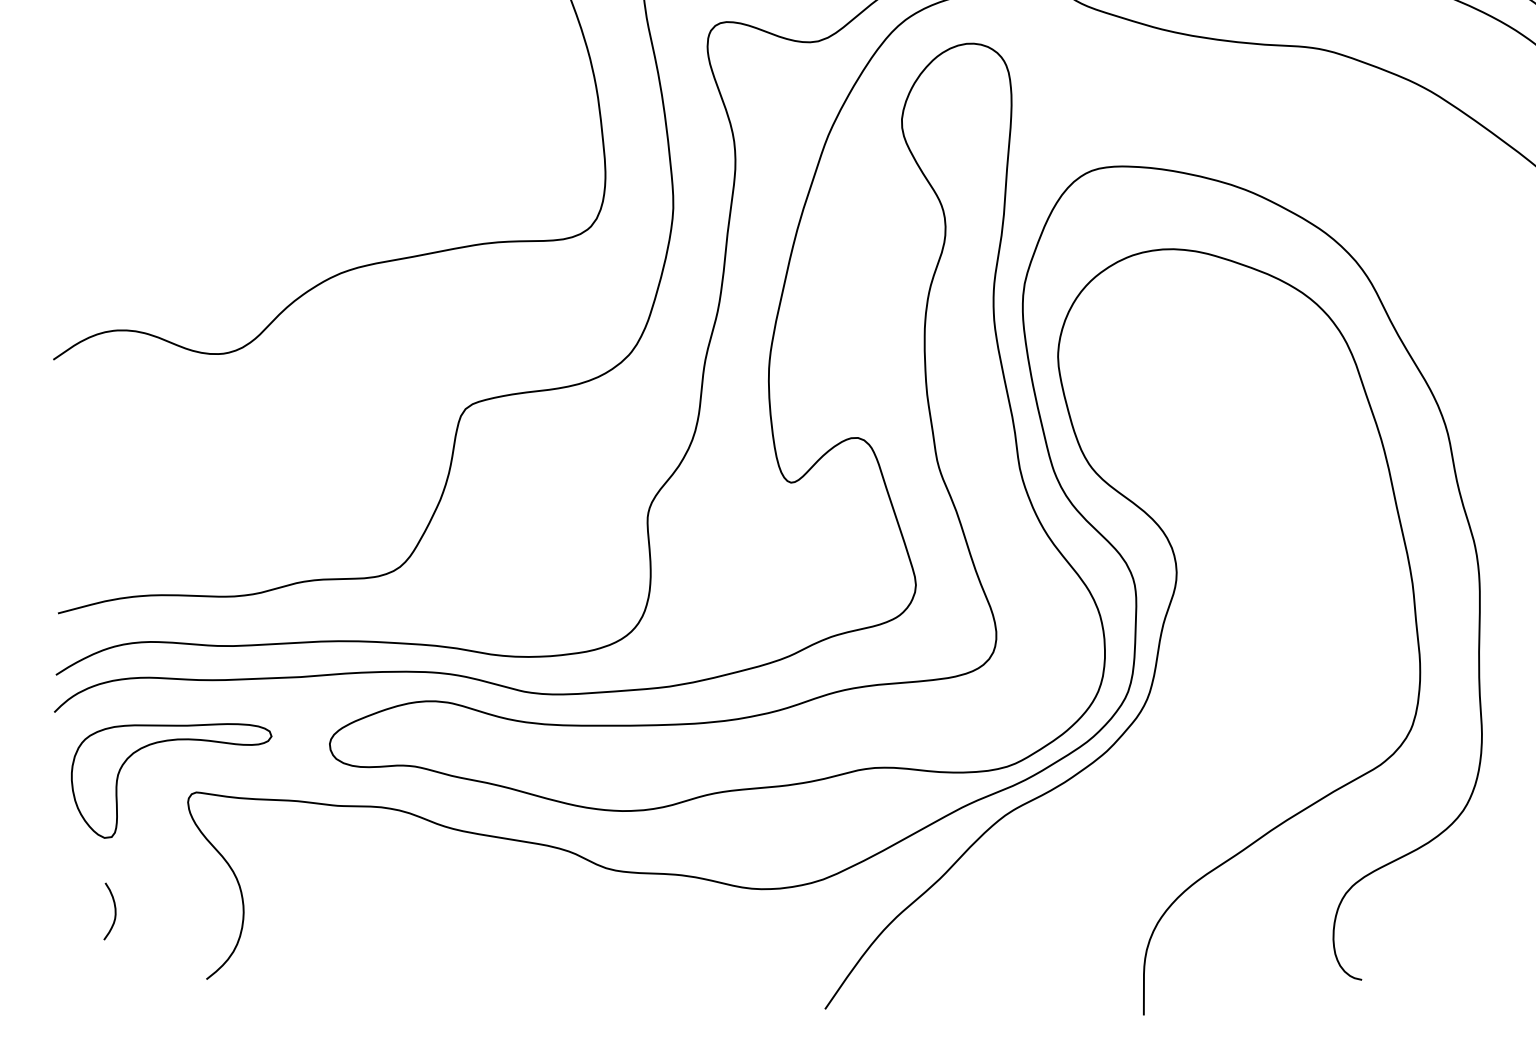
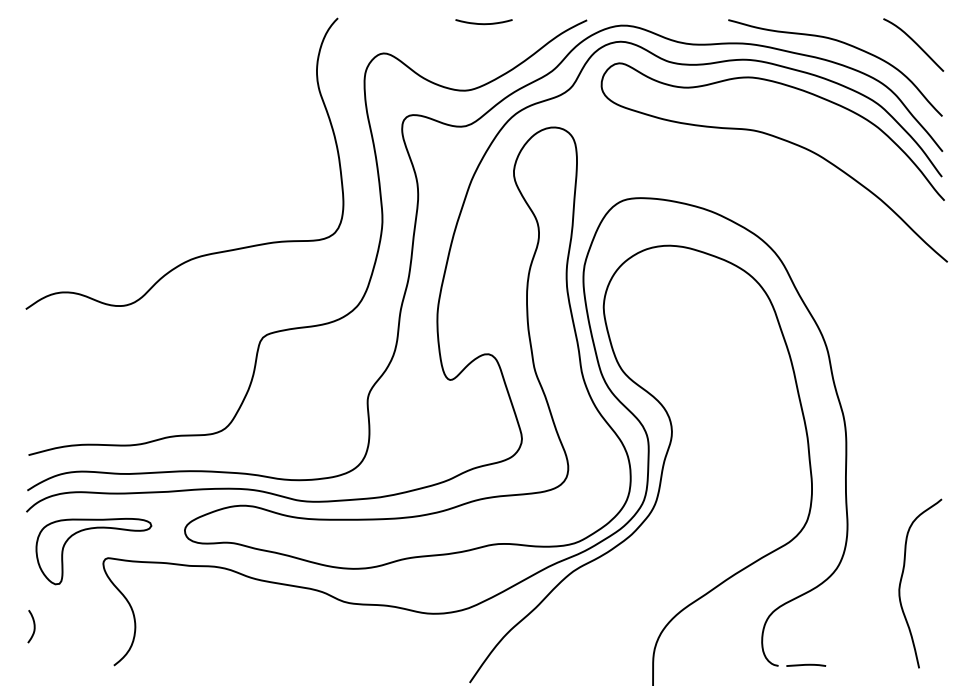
curve: (113, 911) -> (33, 626), moved
line: (1410, 977) -> (806, 664), added

